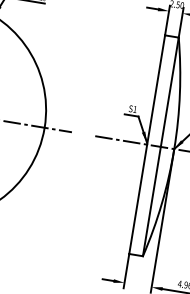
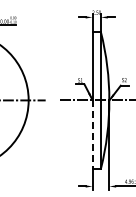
line: (137, 200) -> (92, 135), solid -> dashed

